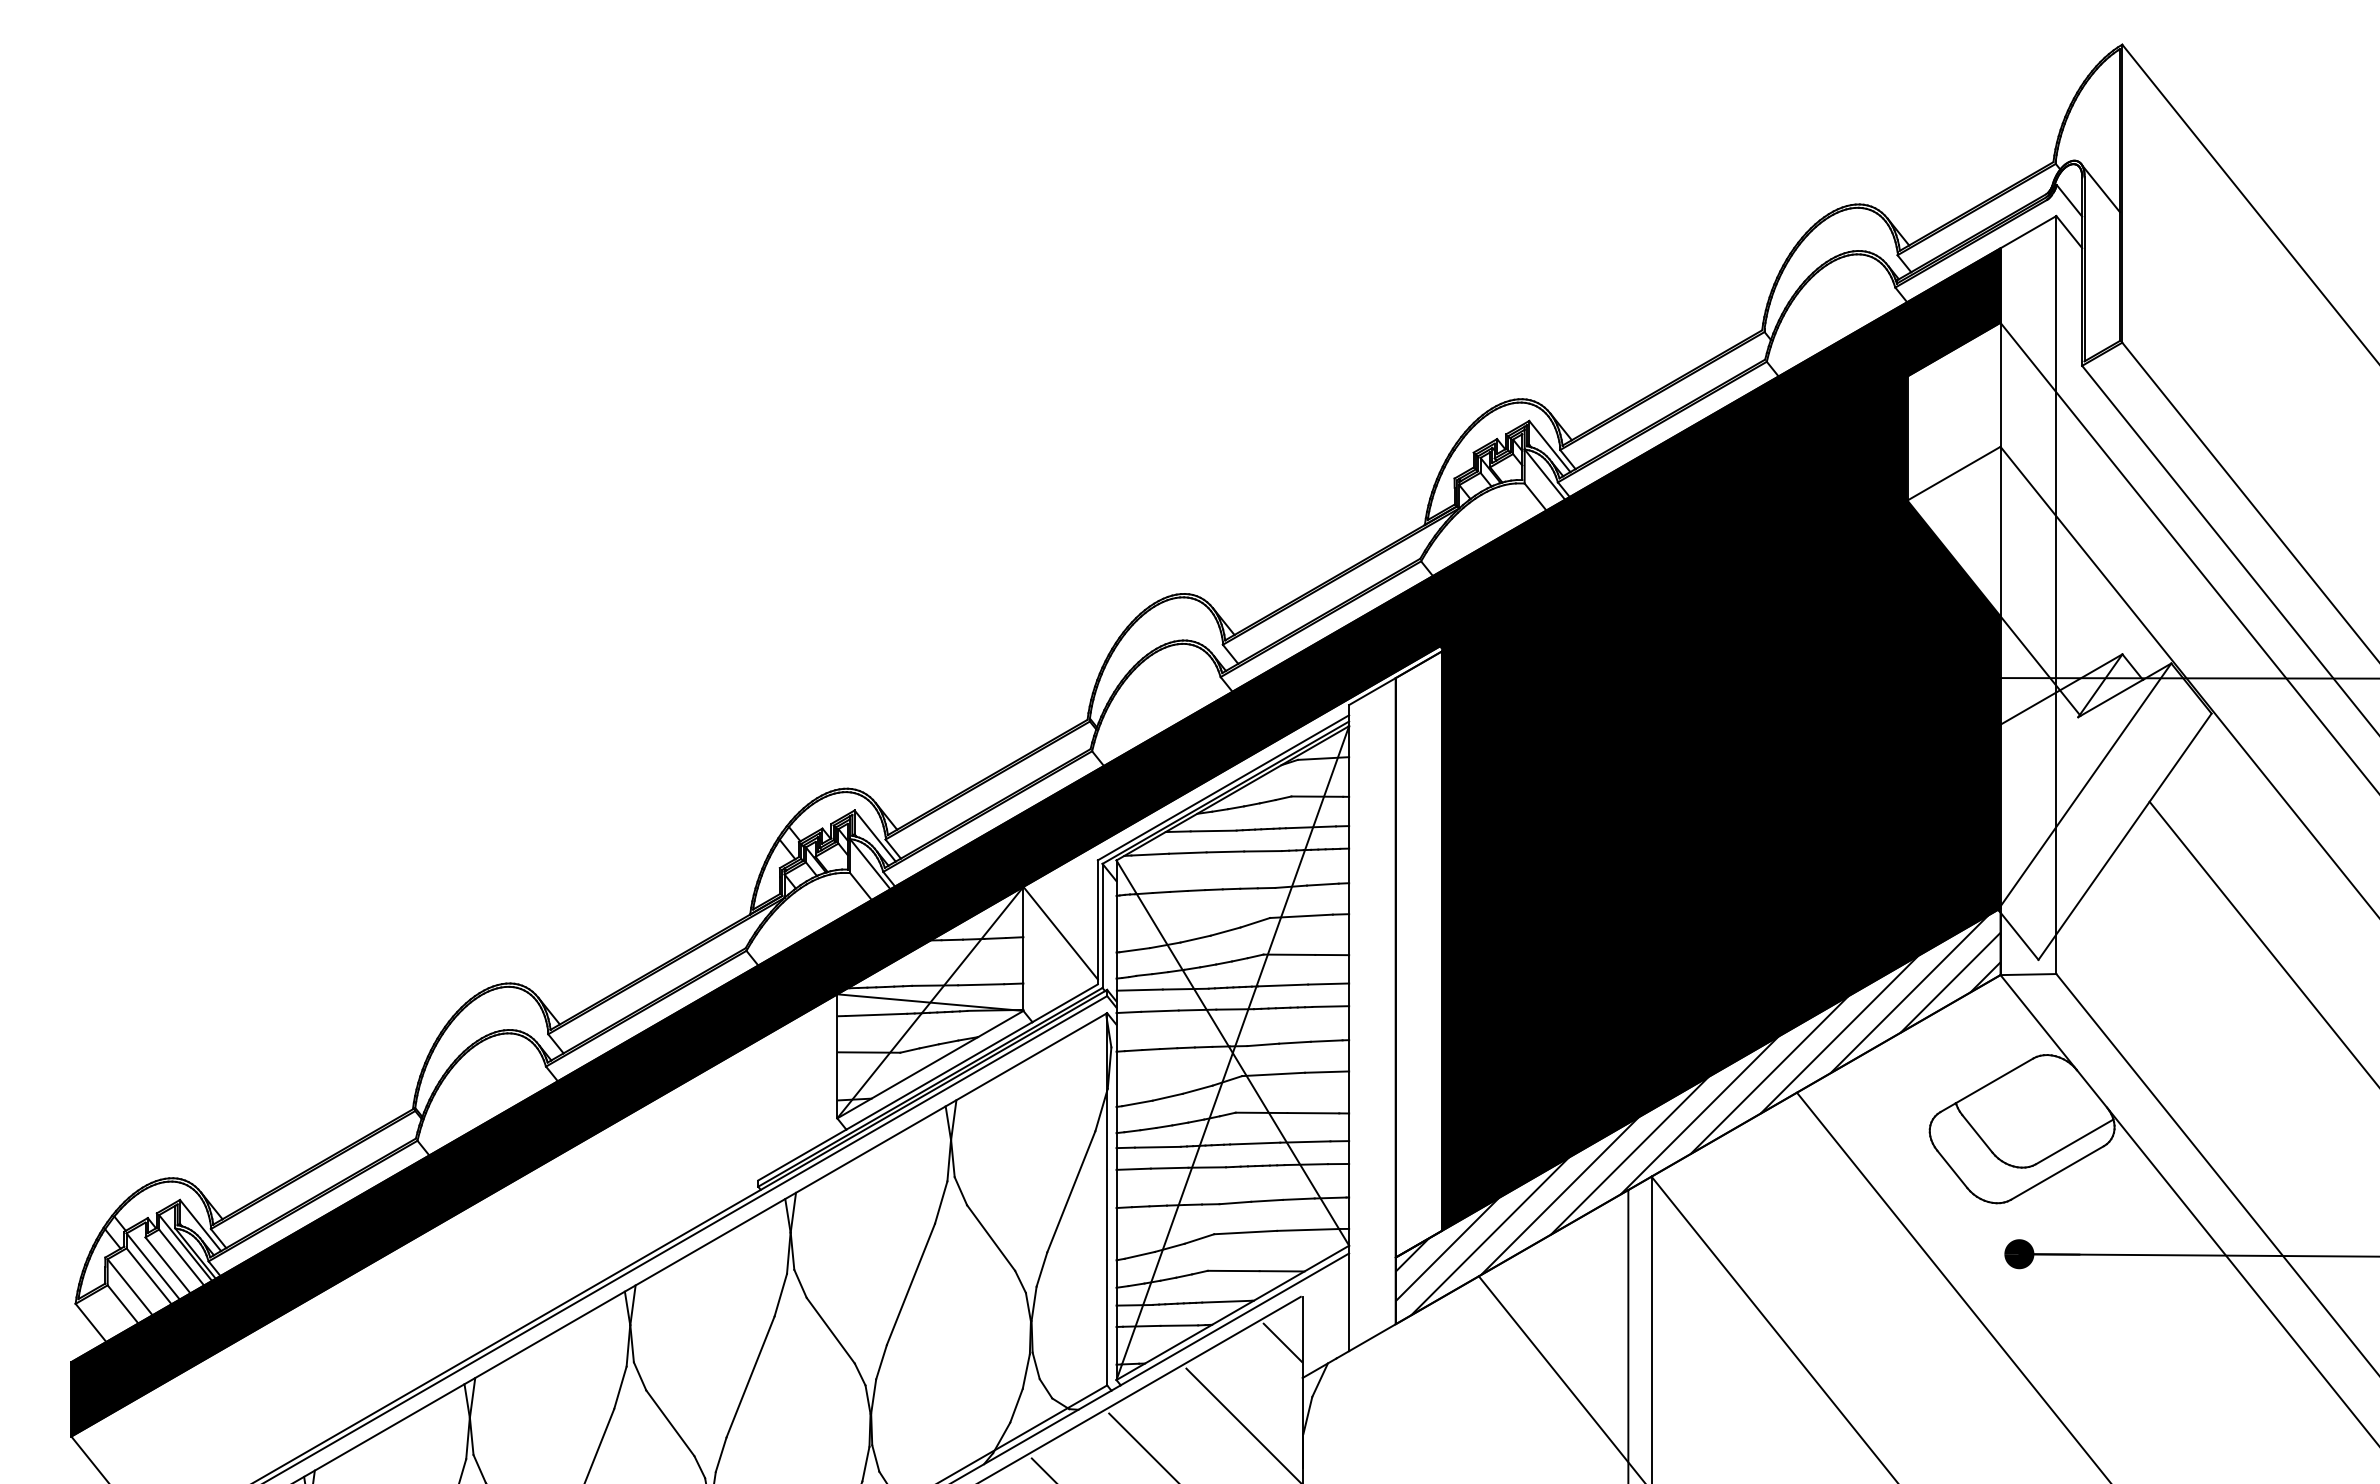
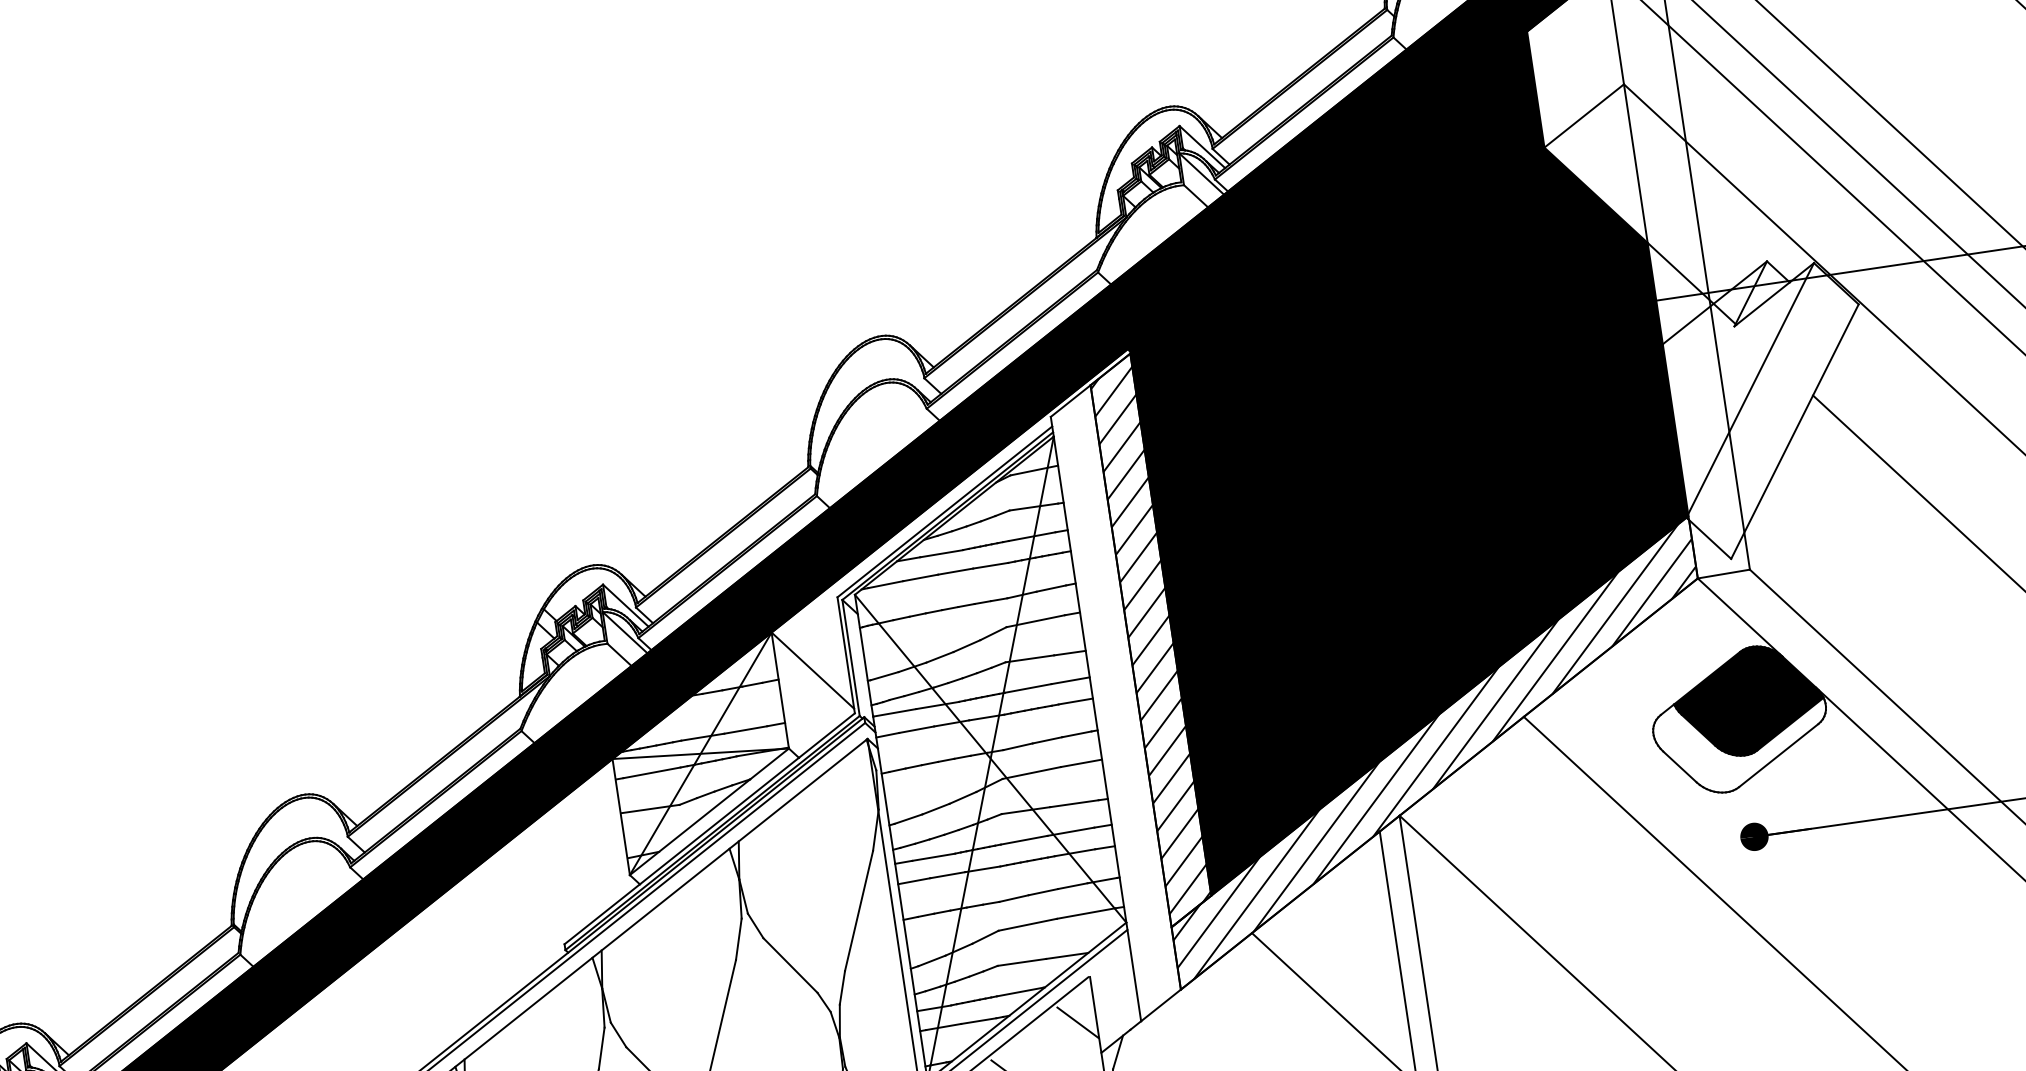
hatch: (1418, 954) -> (1150, 640), added
fill: (2034, 1111) -> (1748, 701), added

